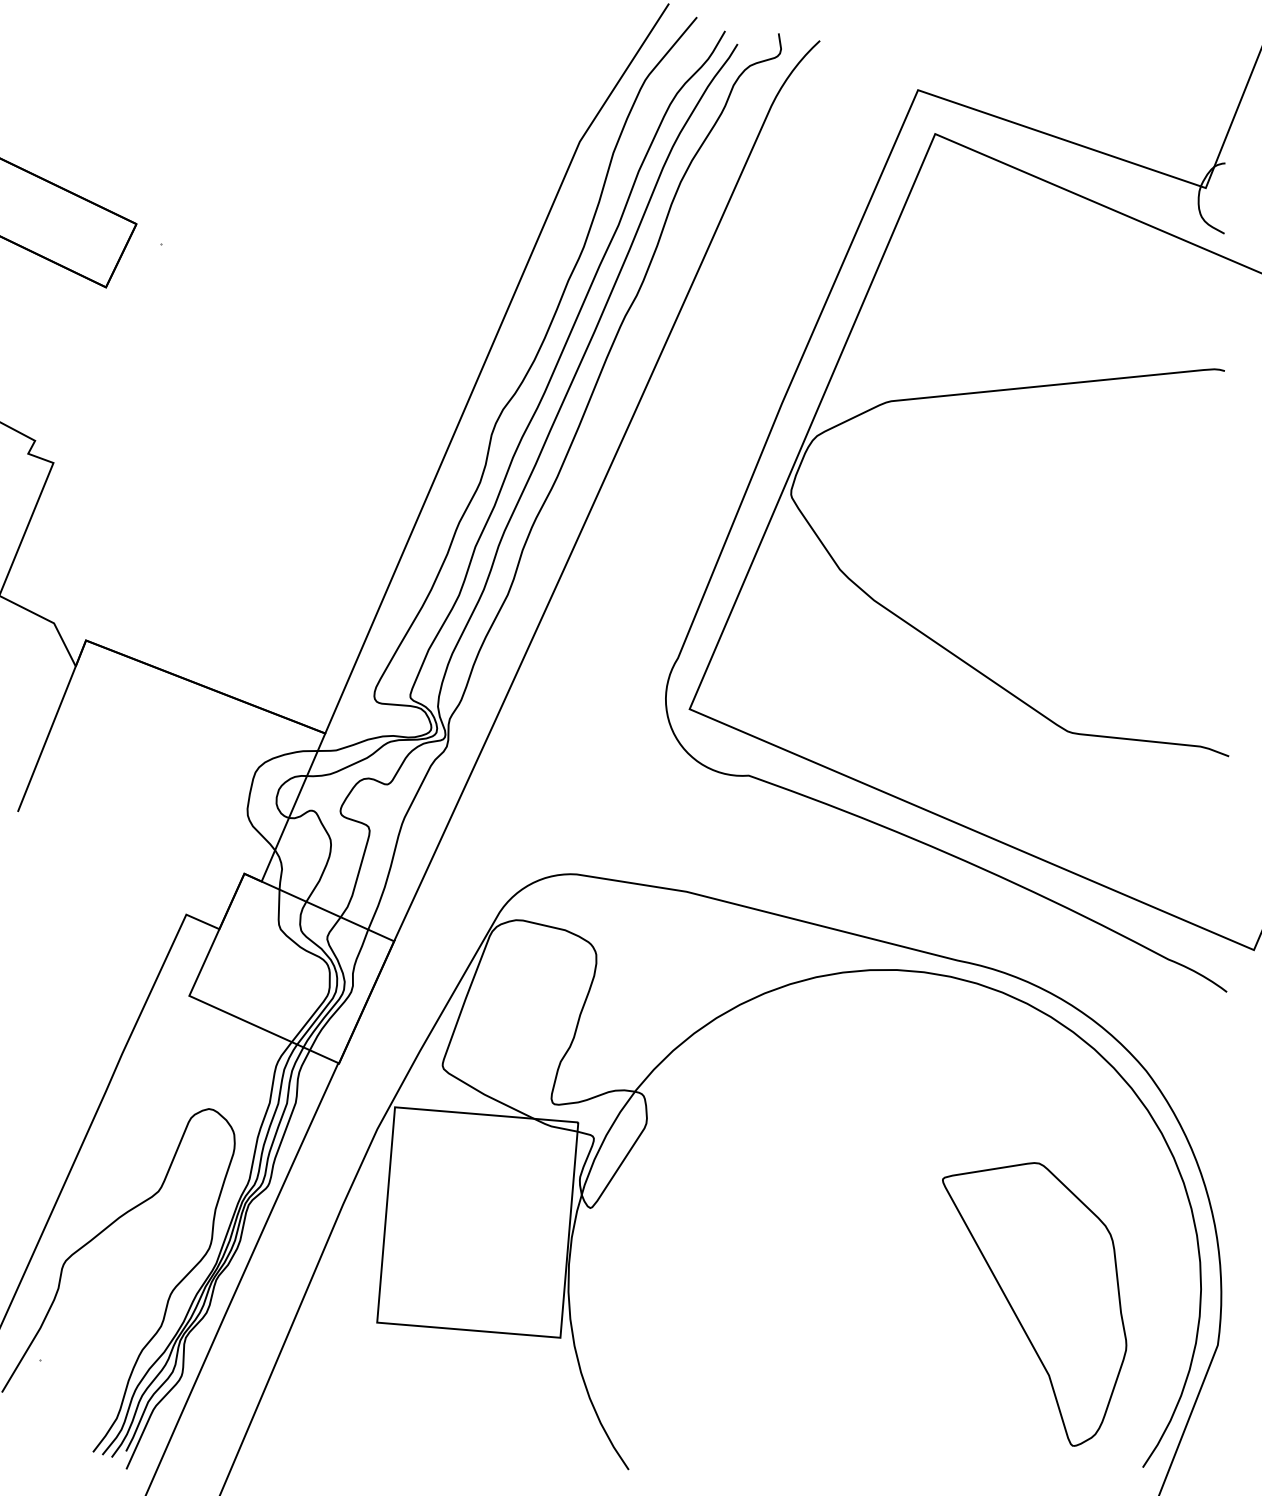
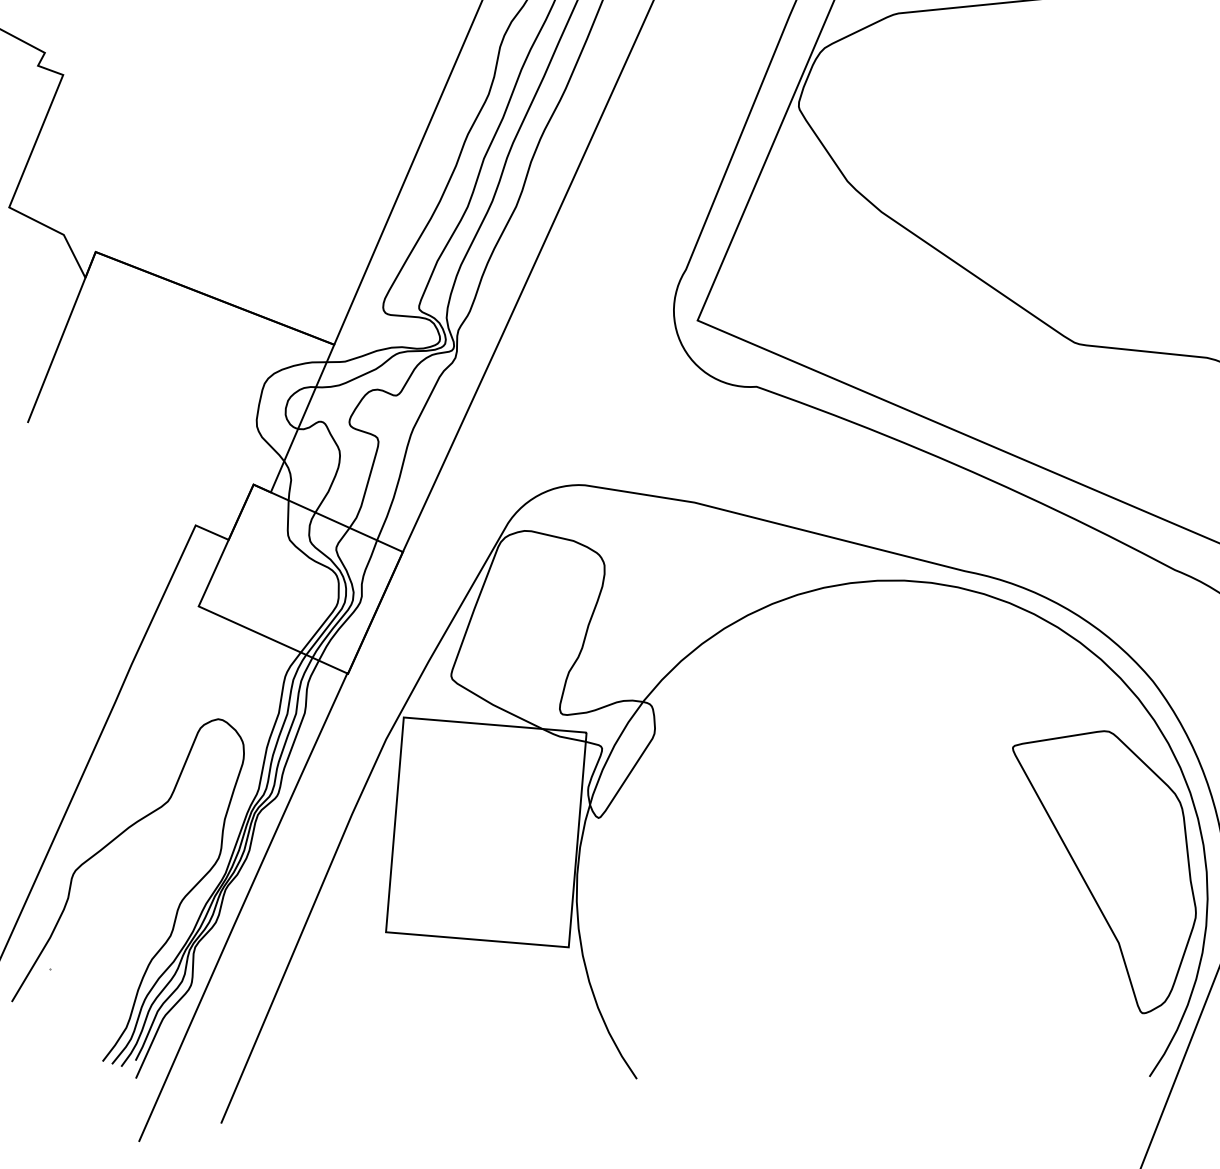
part: (1034, 1304) -> (1104, 872), moved

